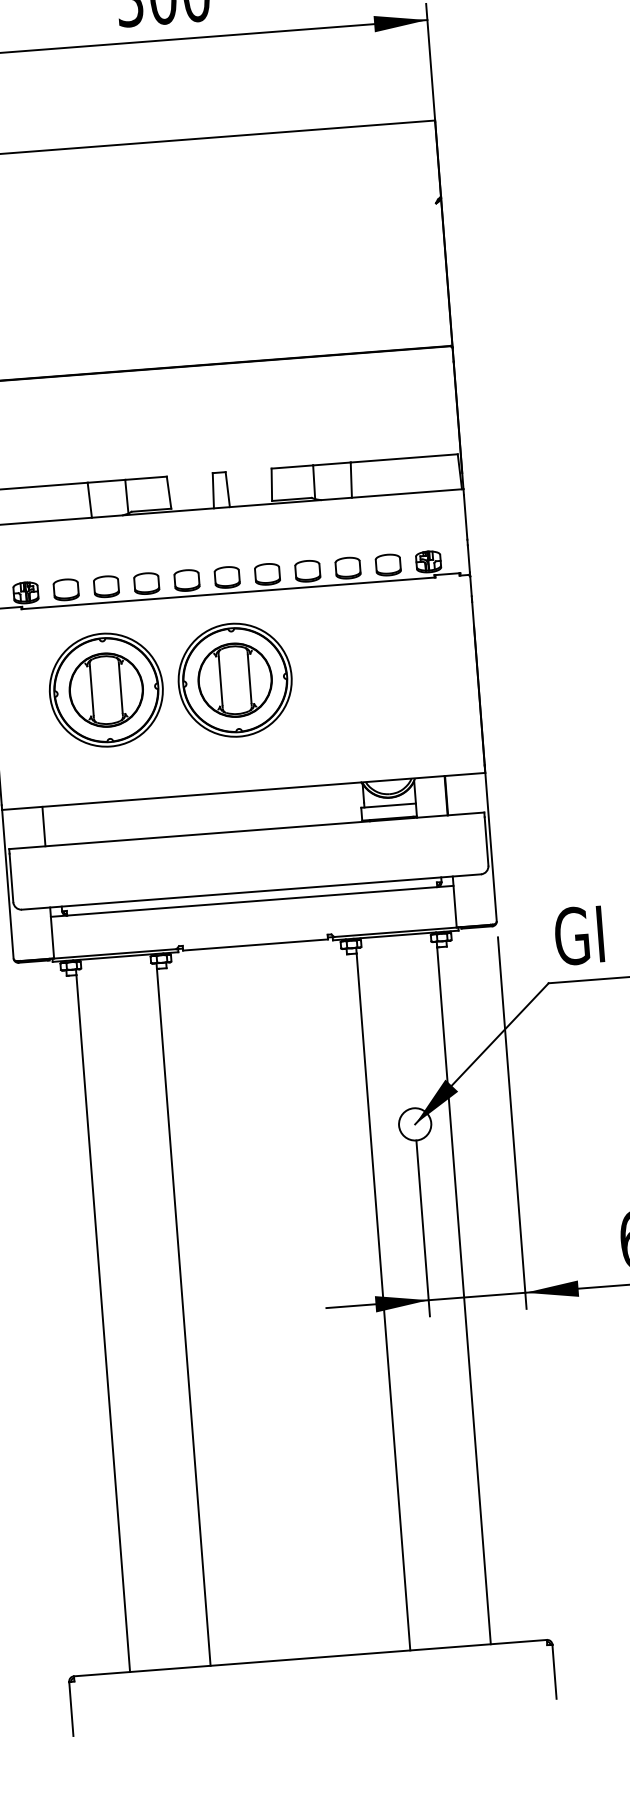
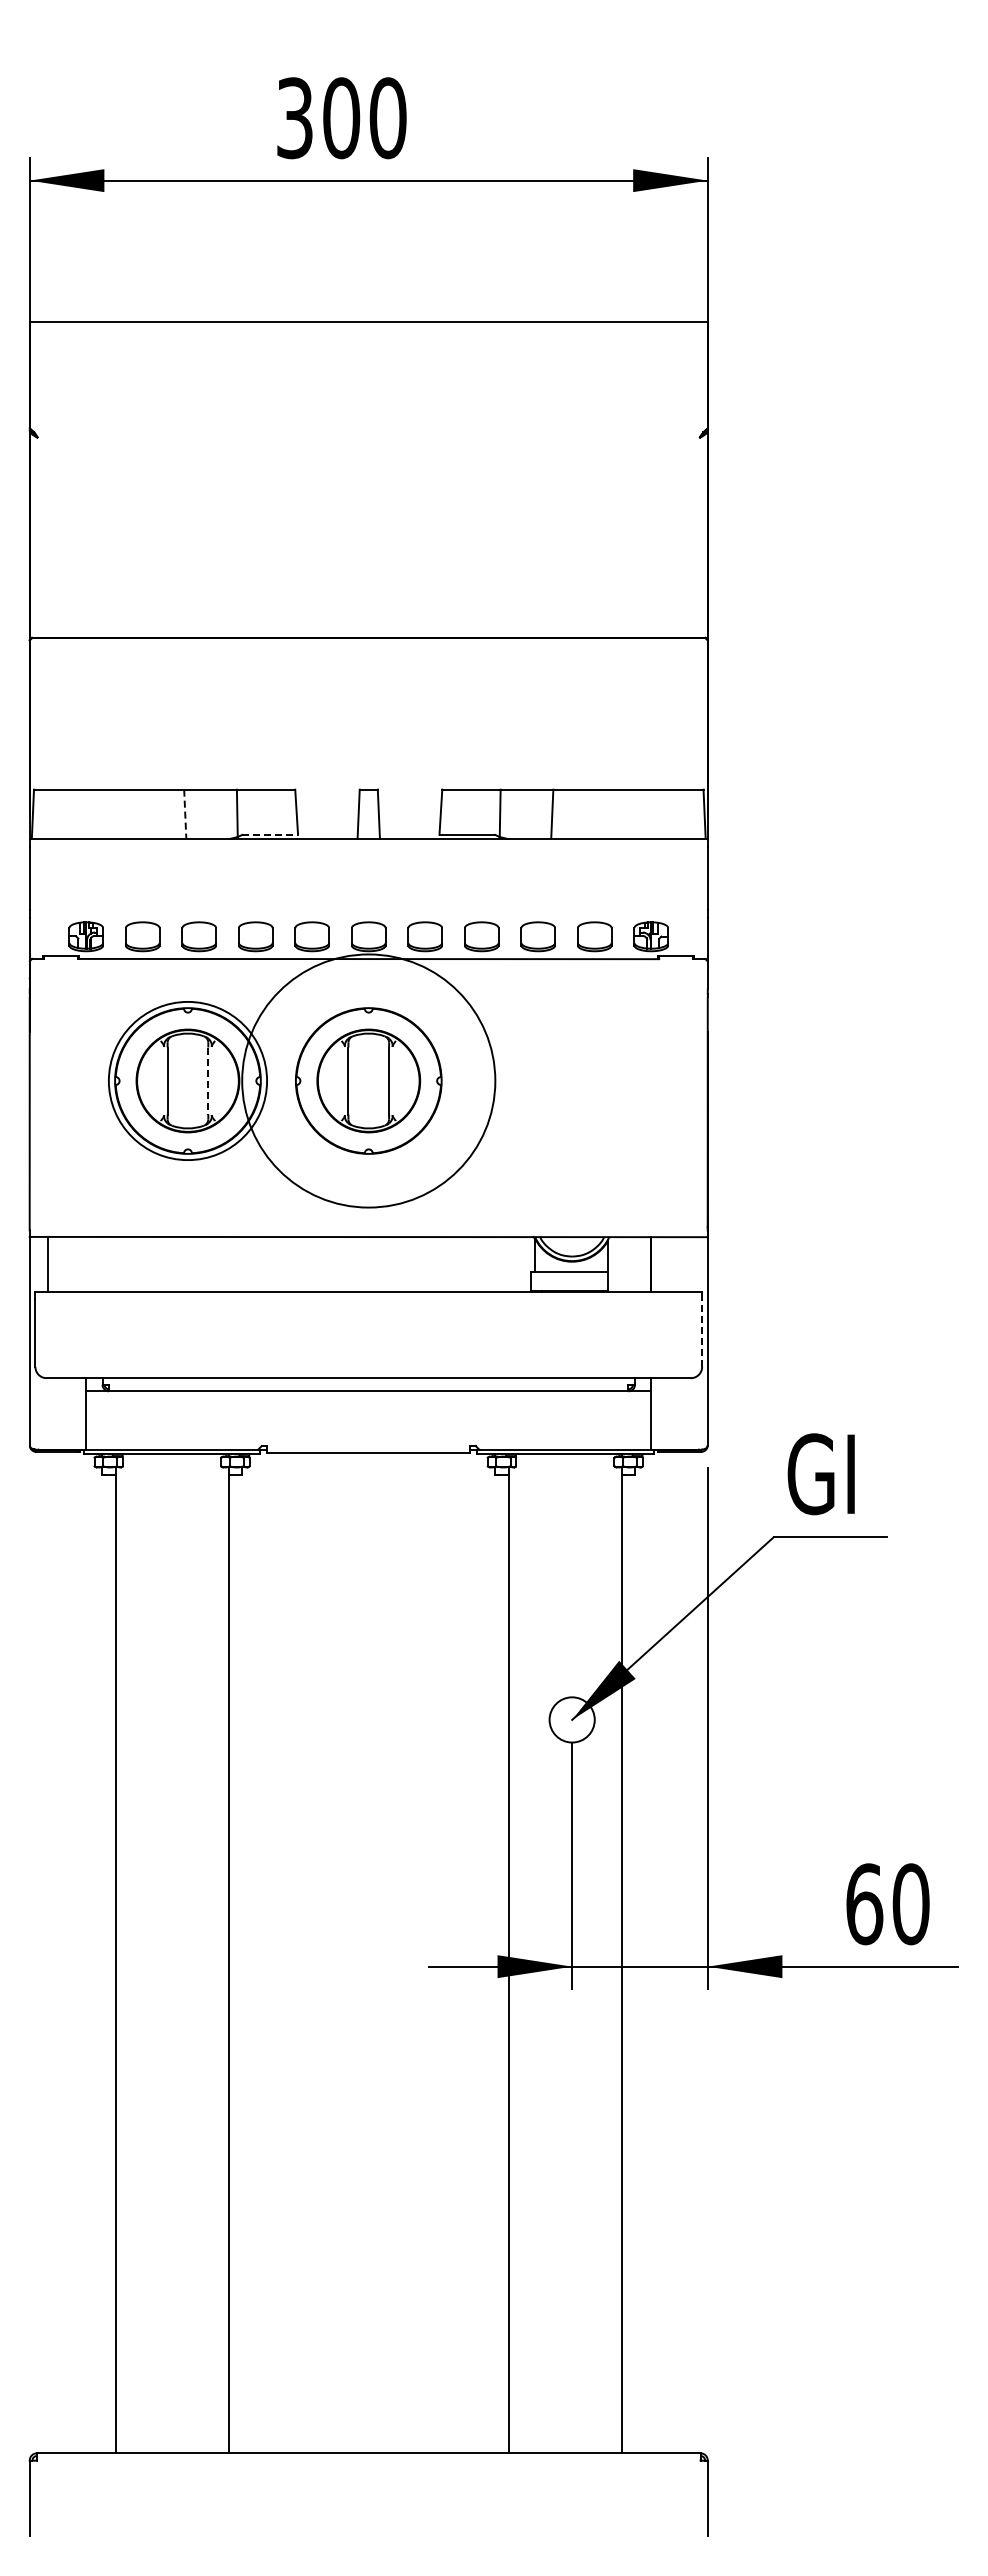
line: (89, 500) -> (185, 814), solid -> dashed
line: (151, 509) -> (270, 834), solid -> dashed
circle: (234, 679) -> (368, 1080), size x1.6
line: (121, 689) -> (208, 1081), solid -> dashed
line: (44, 826) -> (48, 1264), moved
line: (486, 841) -> (702, 1332), solid -> dashed

